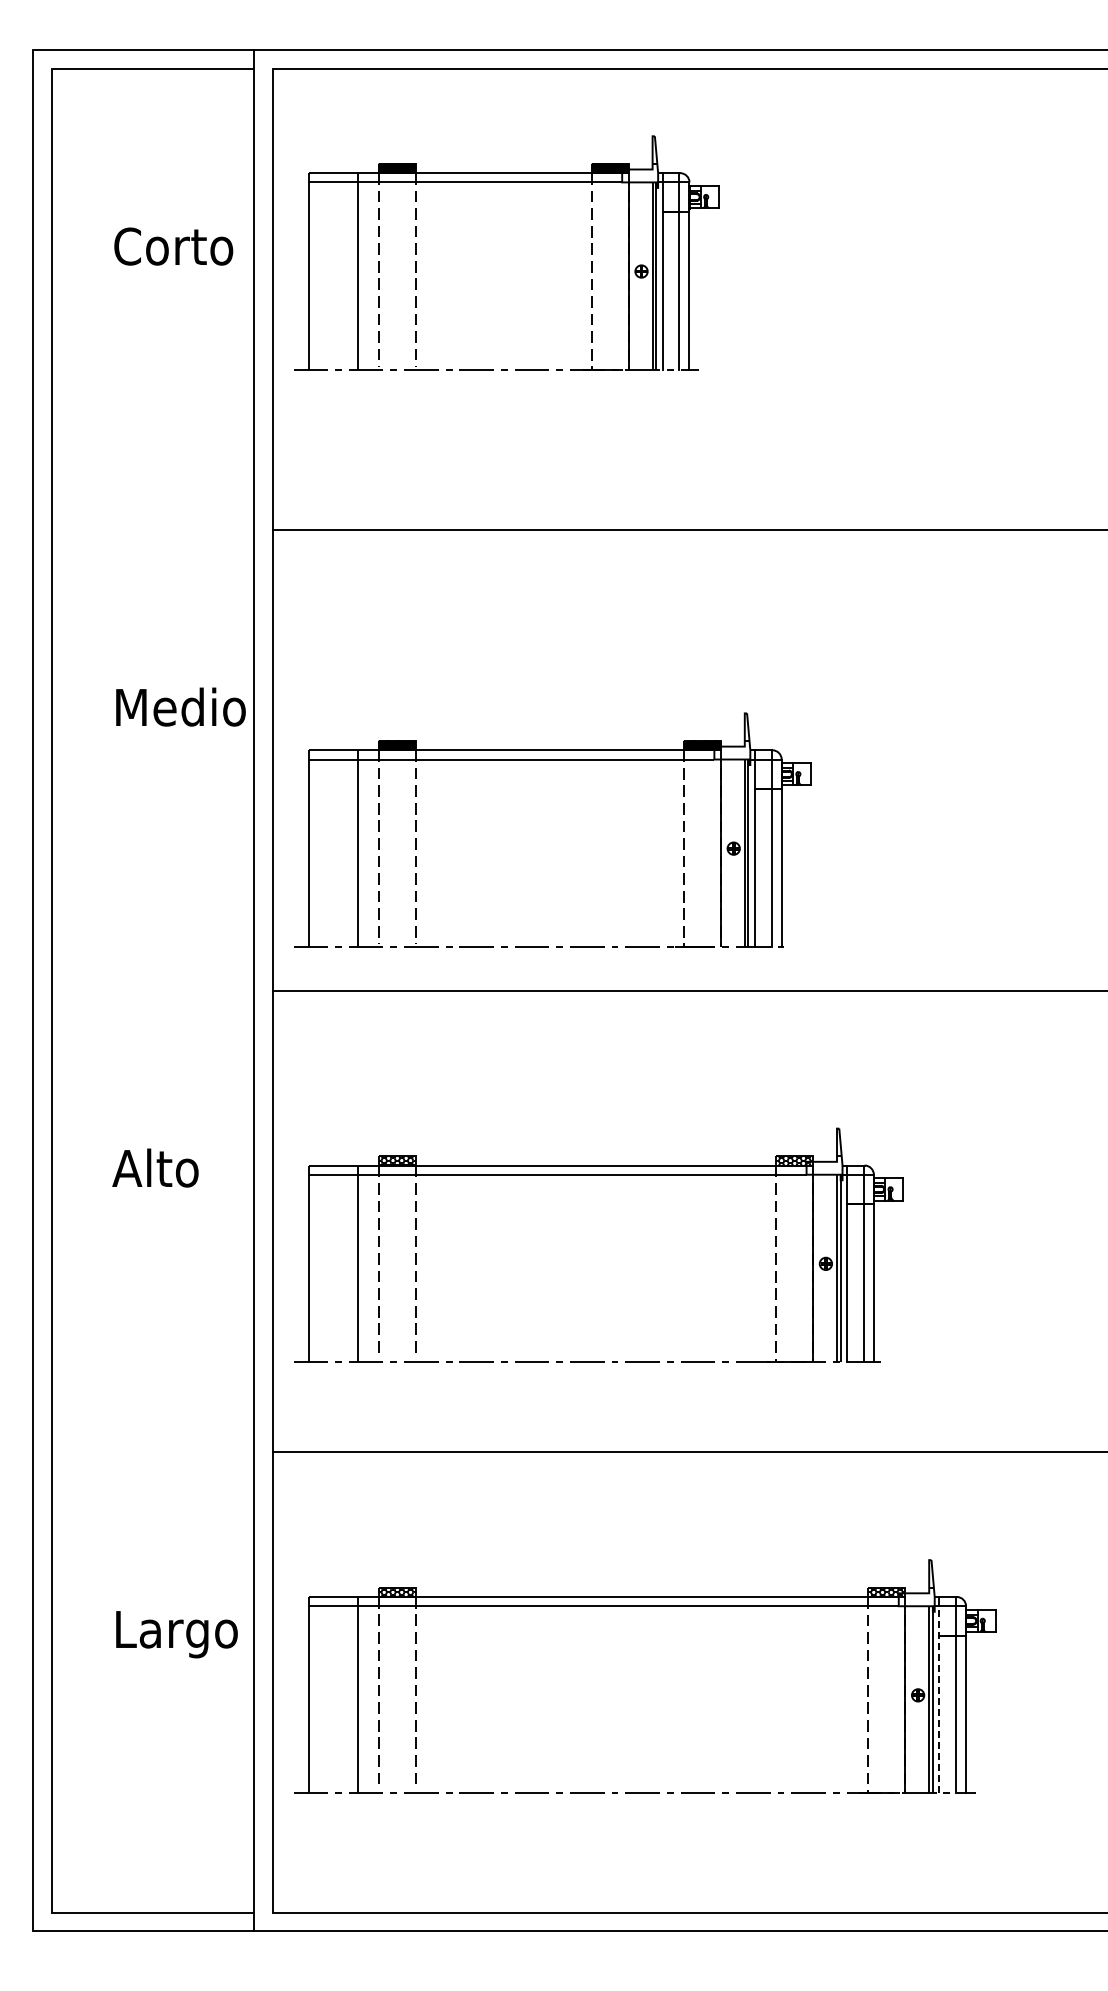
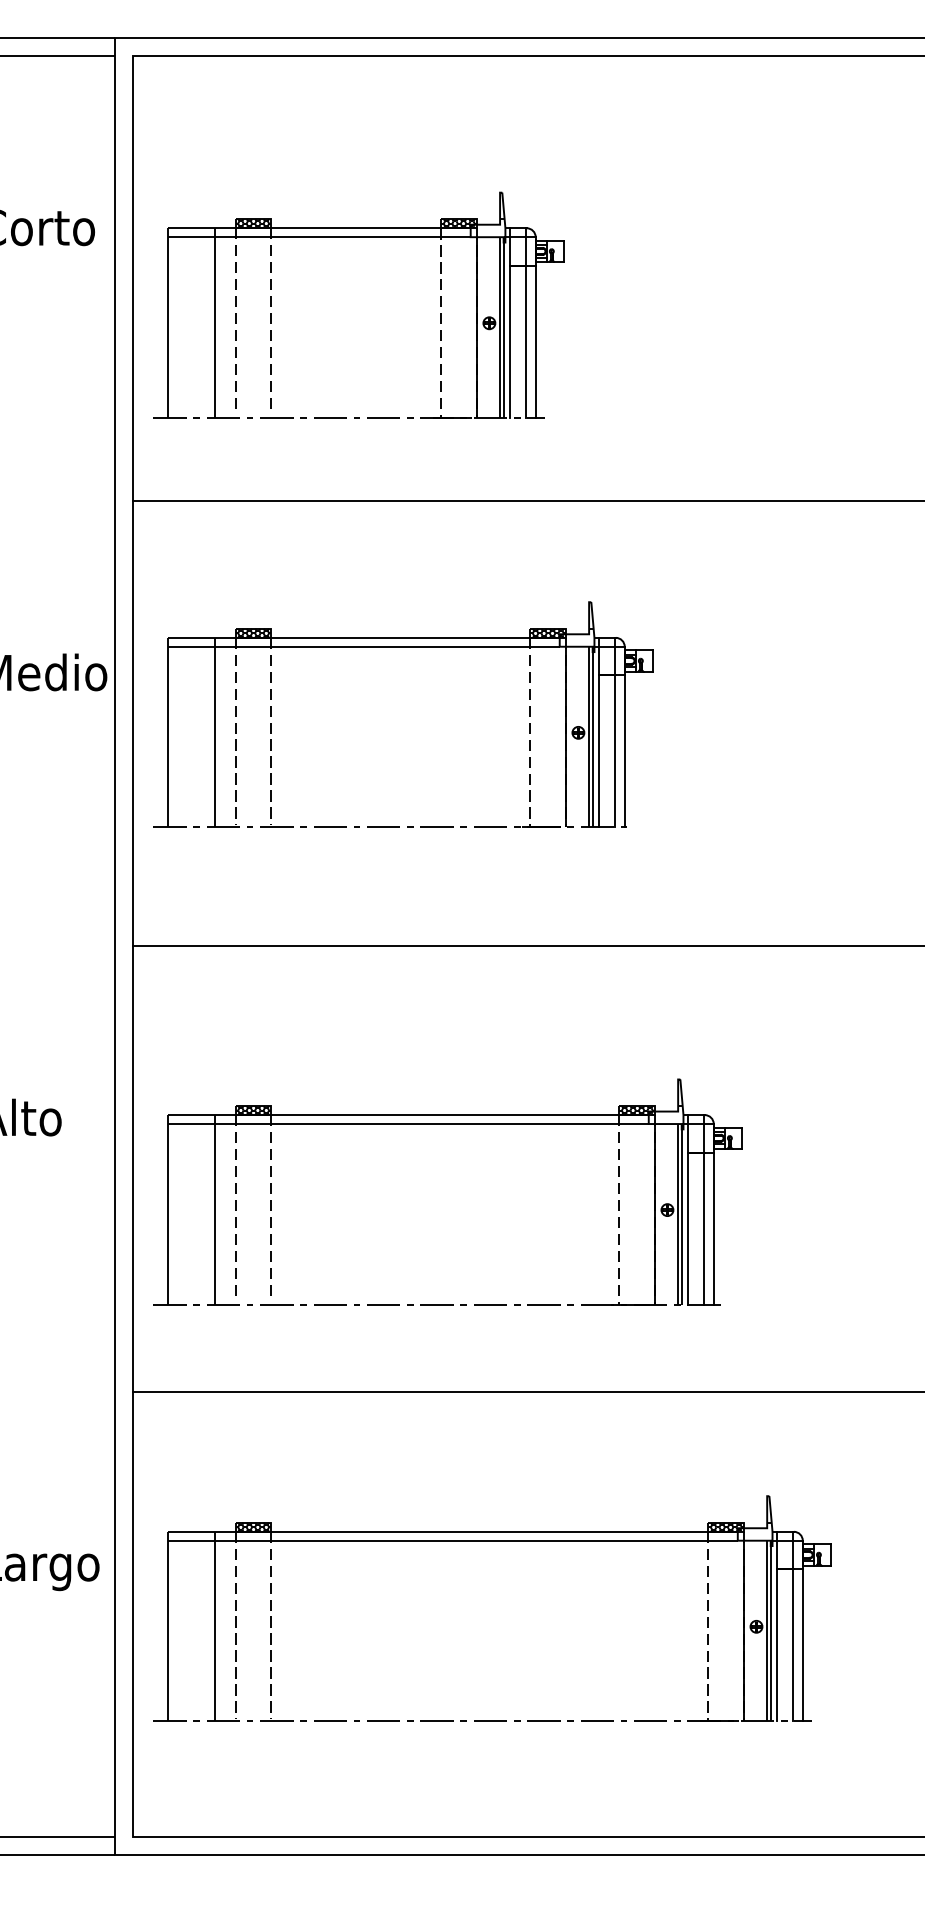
part: (506, 182) -> (358, 237), moved
part: (552, 760) -> (403, 647), moved
line: (939, 1699) -> (777, 1630), dashed -> solid

